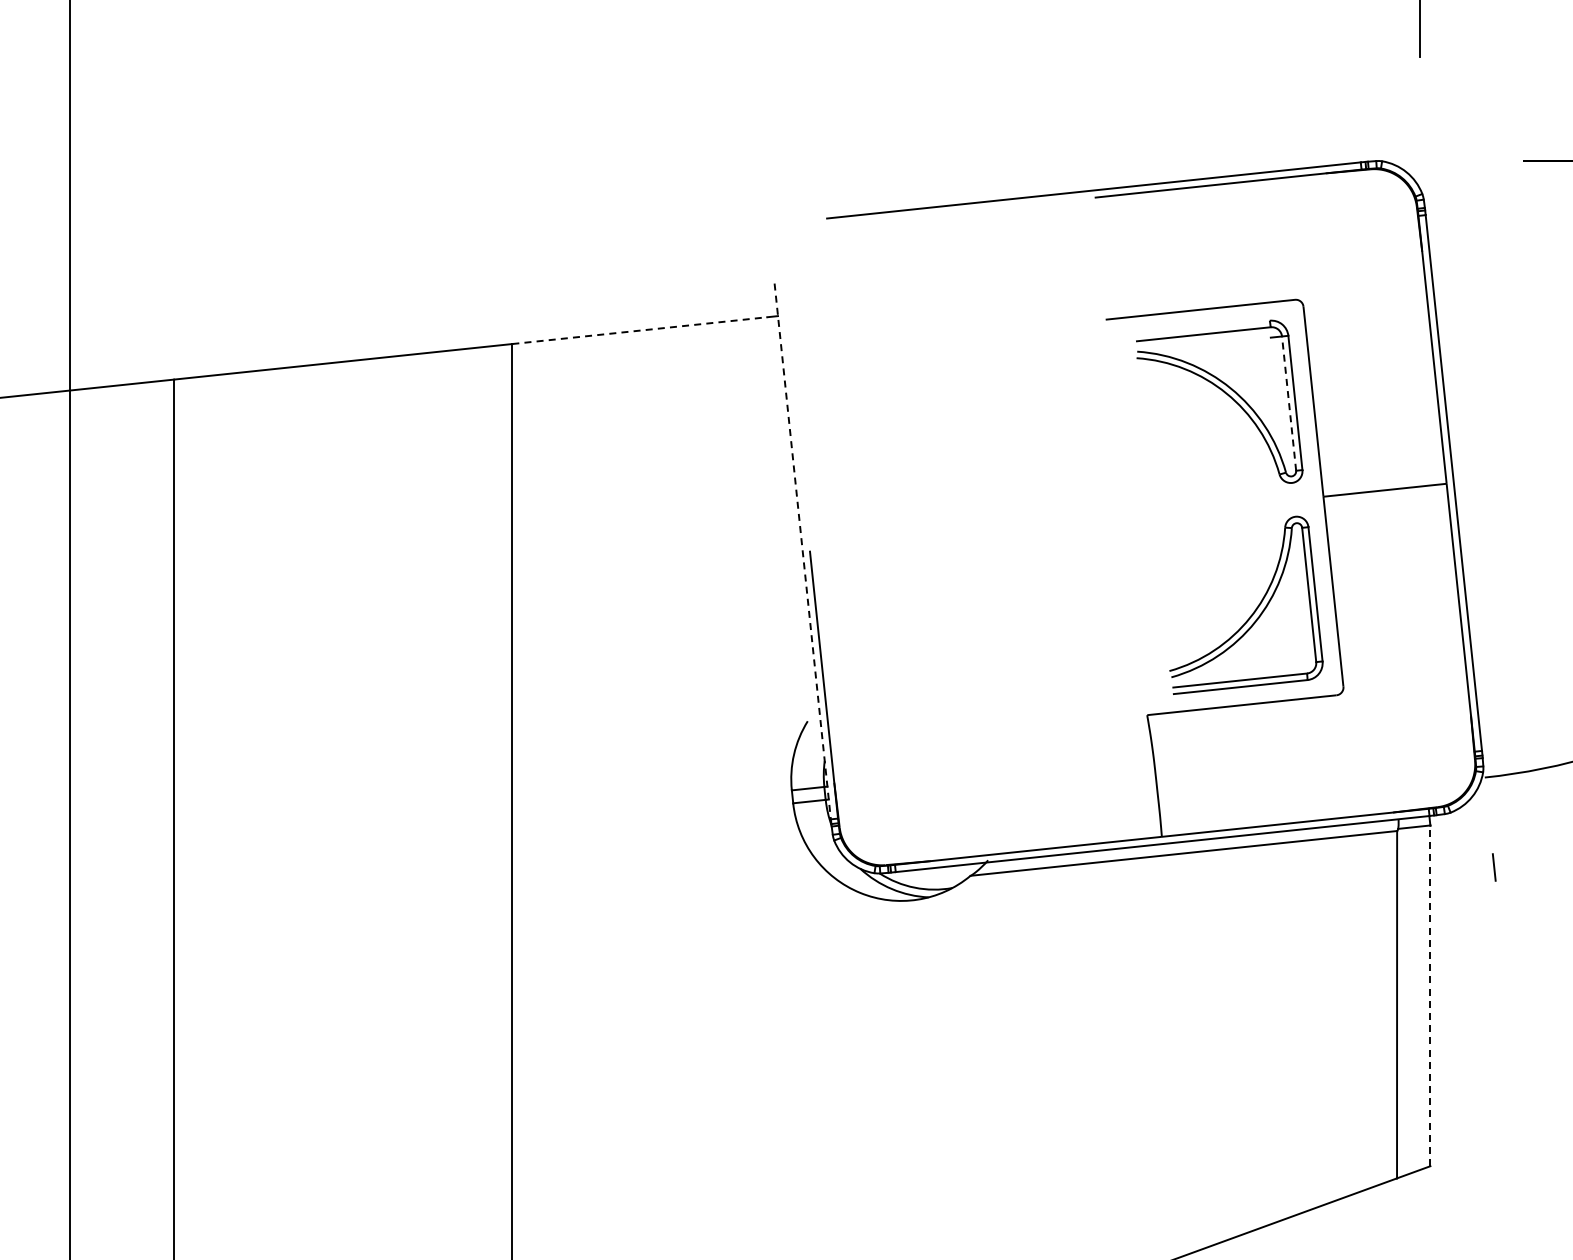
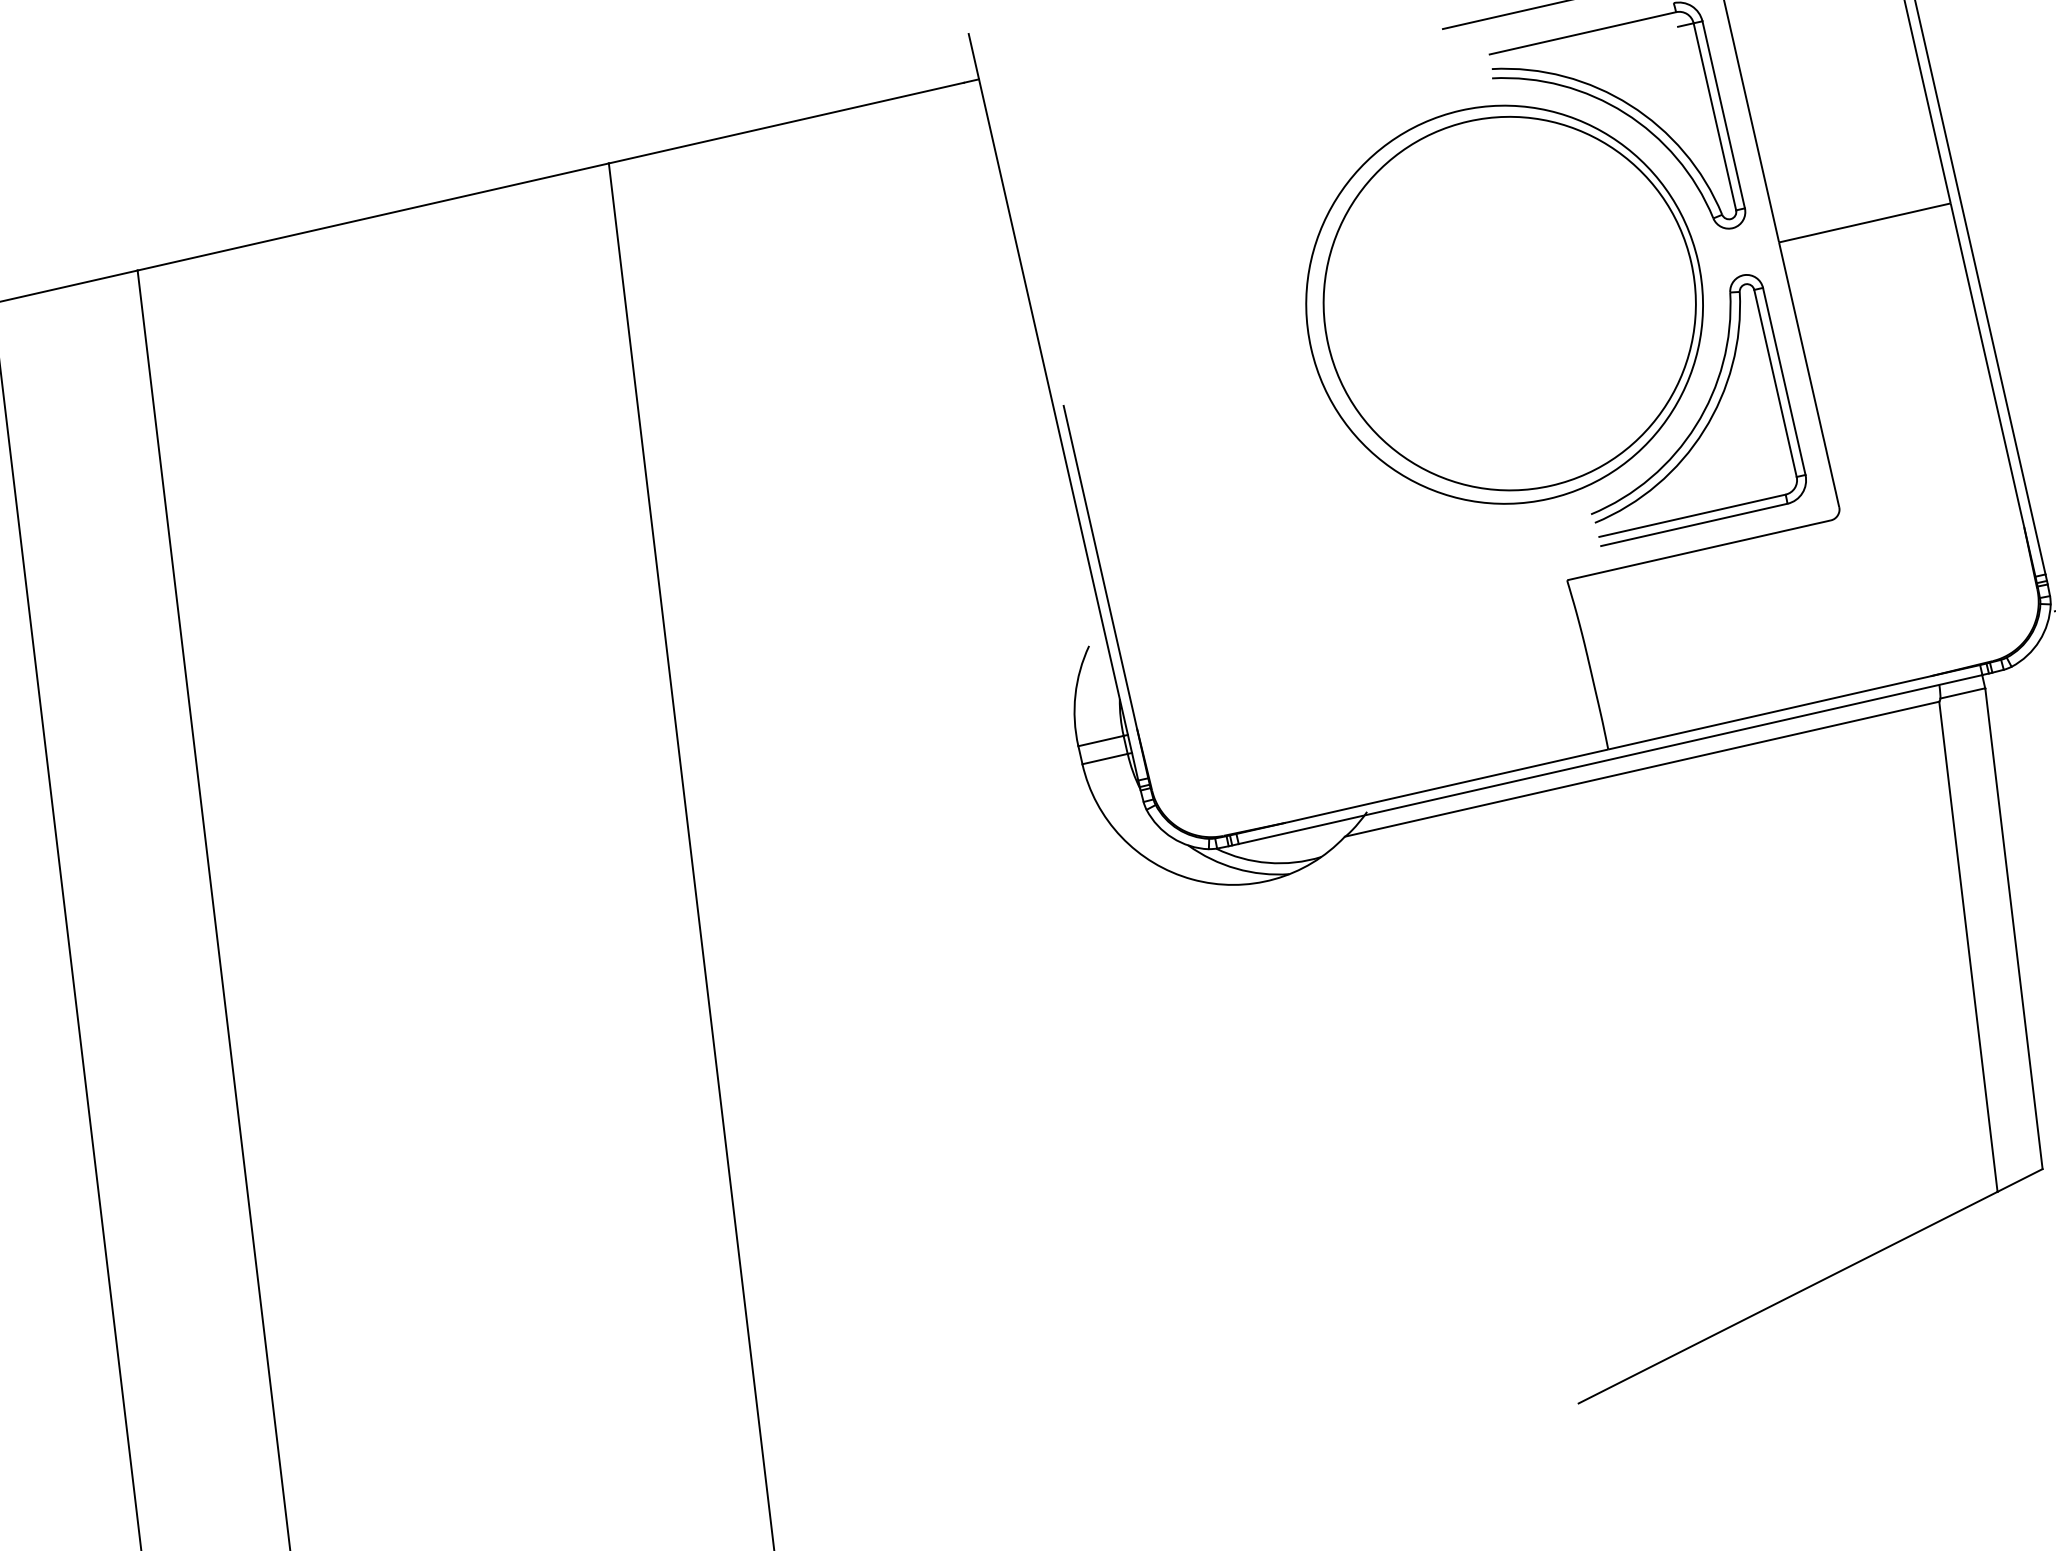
line: (640, 330) -> (787, 122), dashed -> solid
line: (1289, 403) -> (1715, 116), dashed -> solid
part: (1126, 517) -> (1504, 304), added
line: (802, 551) -> (1053, 407), dashed -> solid
line: (1430, 995) -> (2014, 928), dashed -> solid

